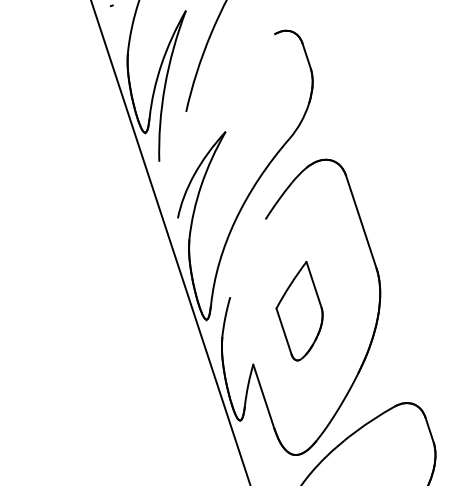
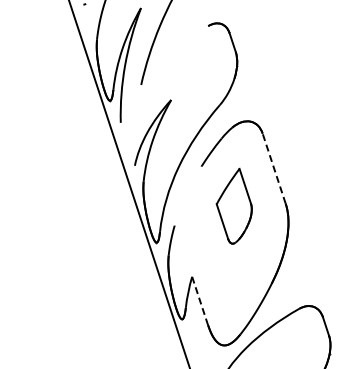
line: (361, 221) -> (274, 168), solid -> dashed
part: (298, 310) -> (233, 205), moved
line: (264, 397) -> (200, 301), solid -> dashed

